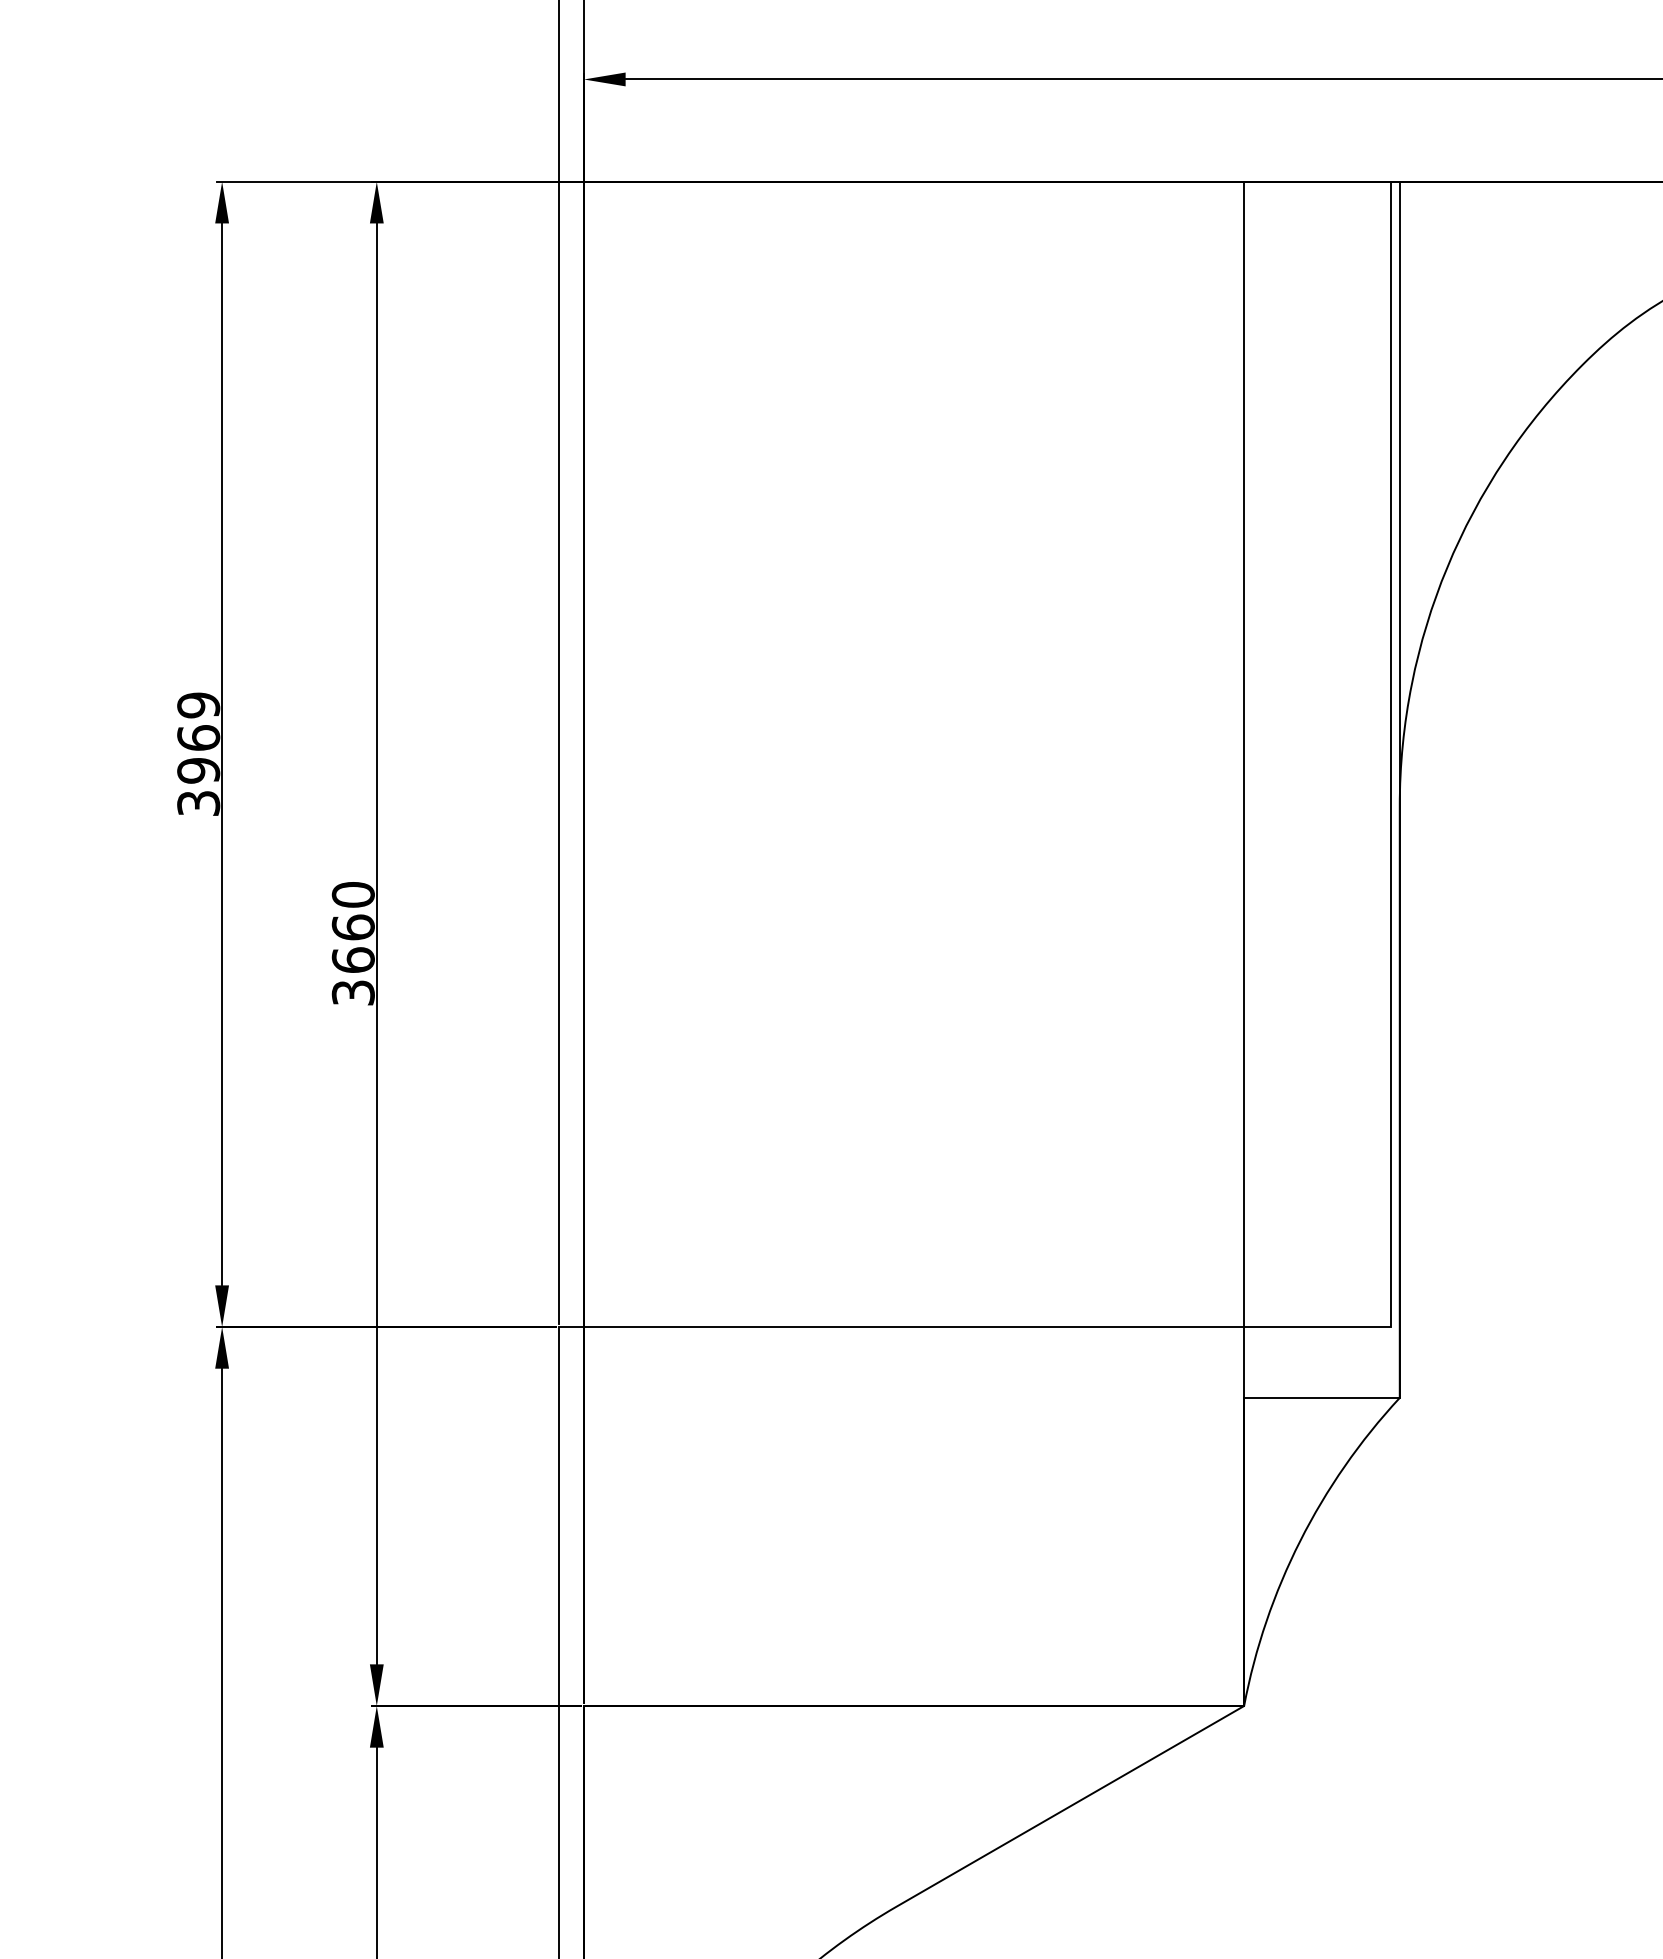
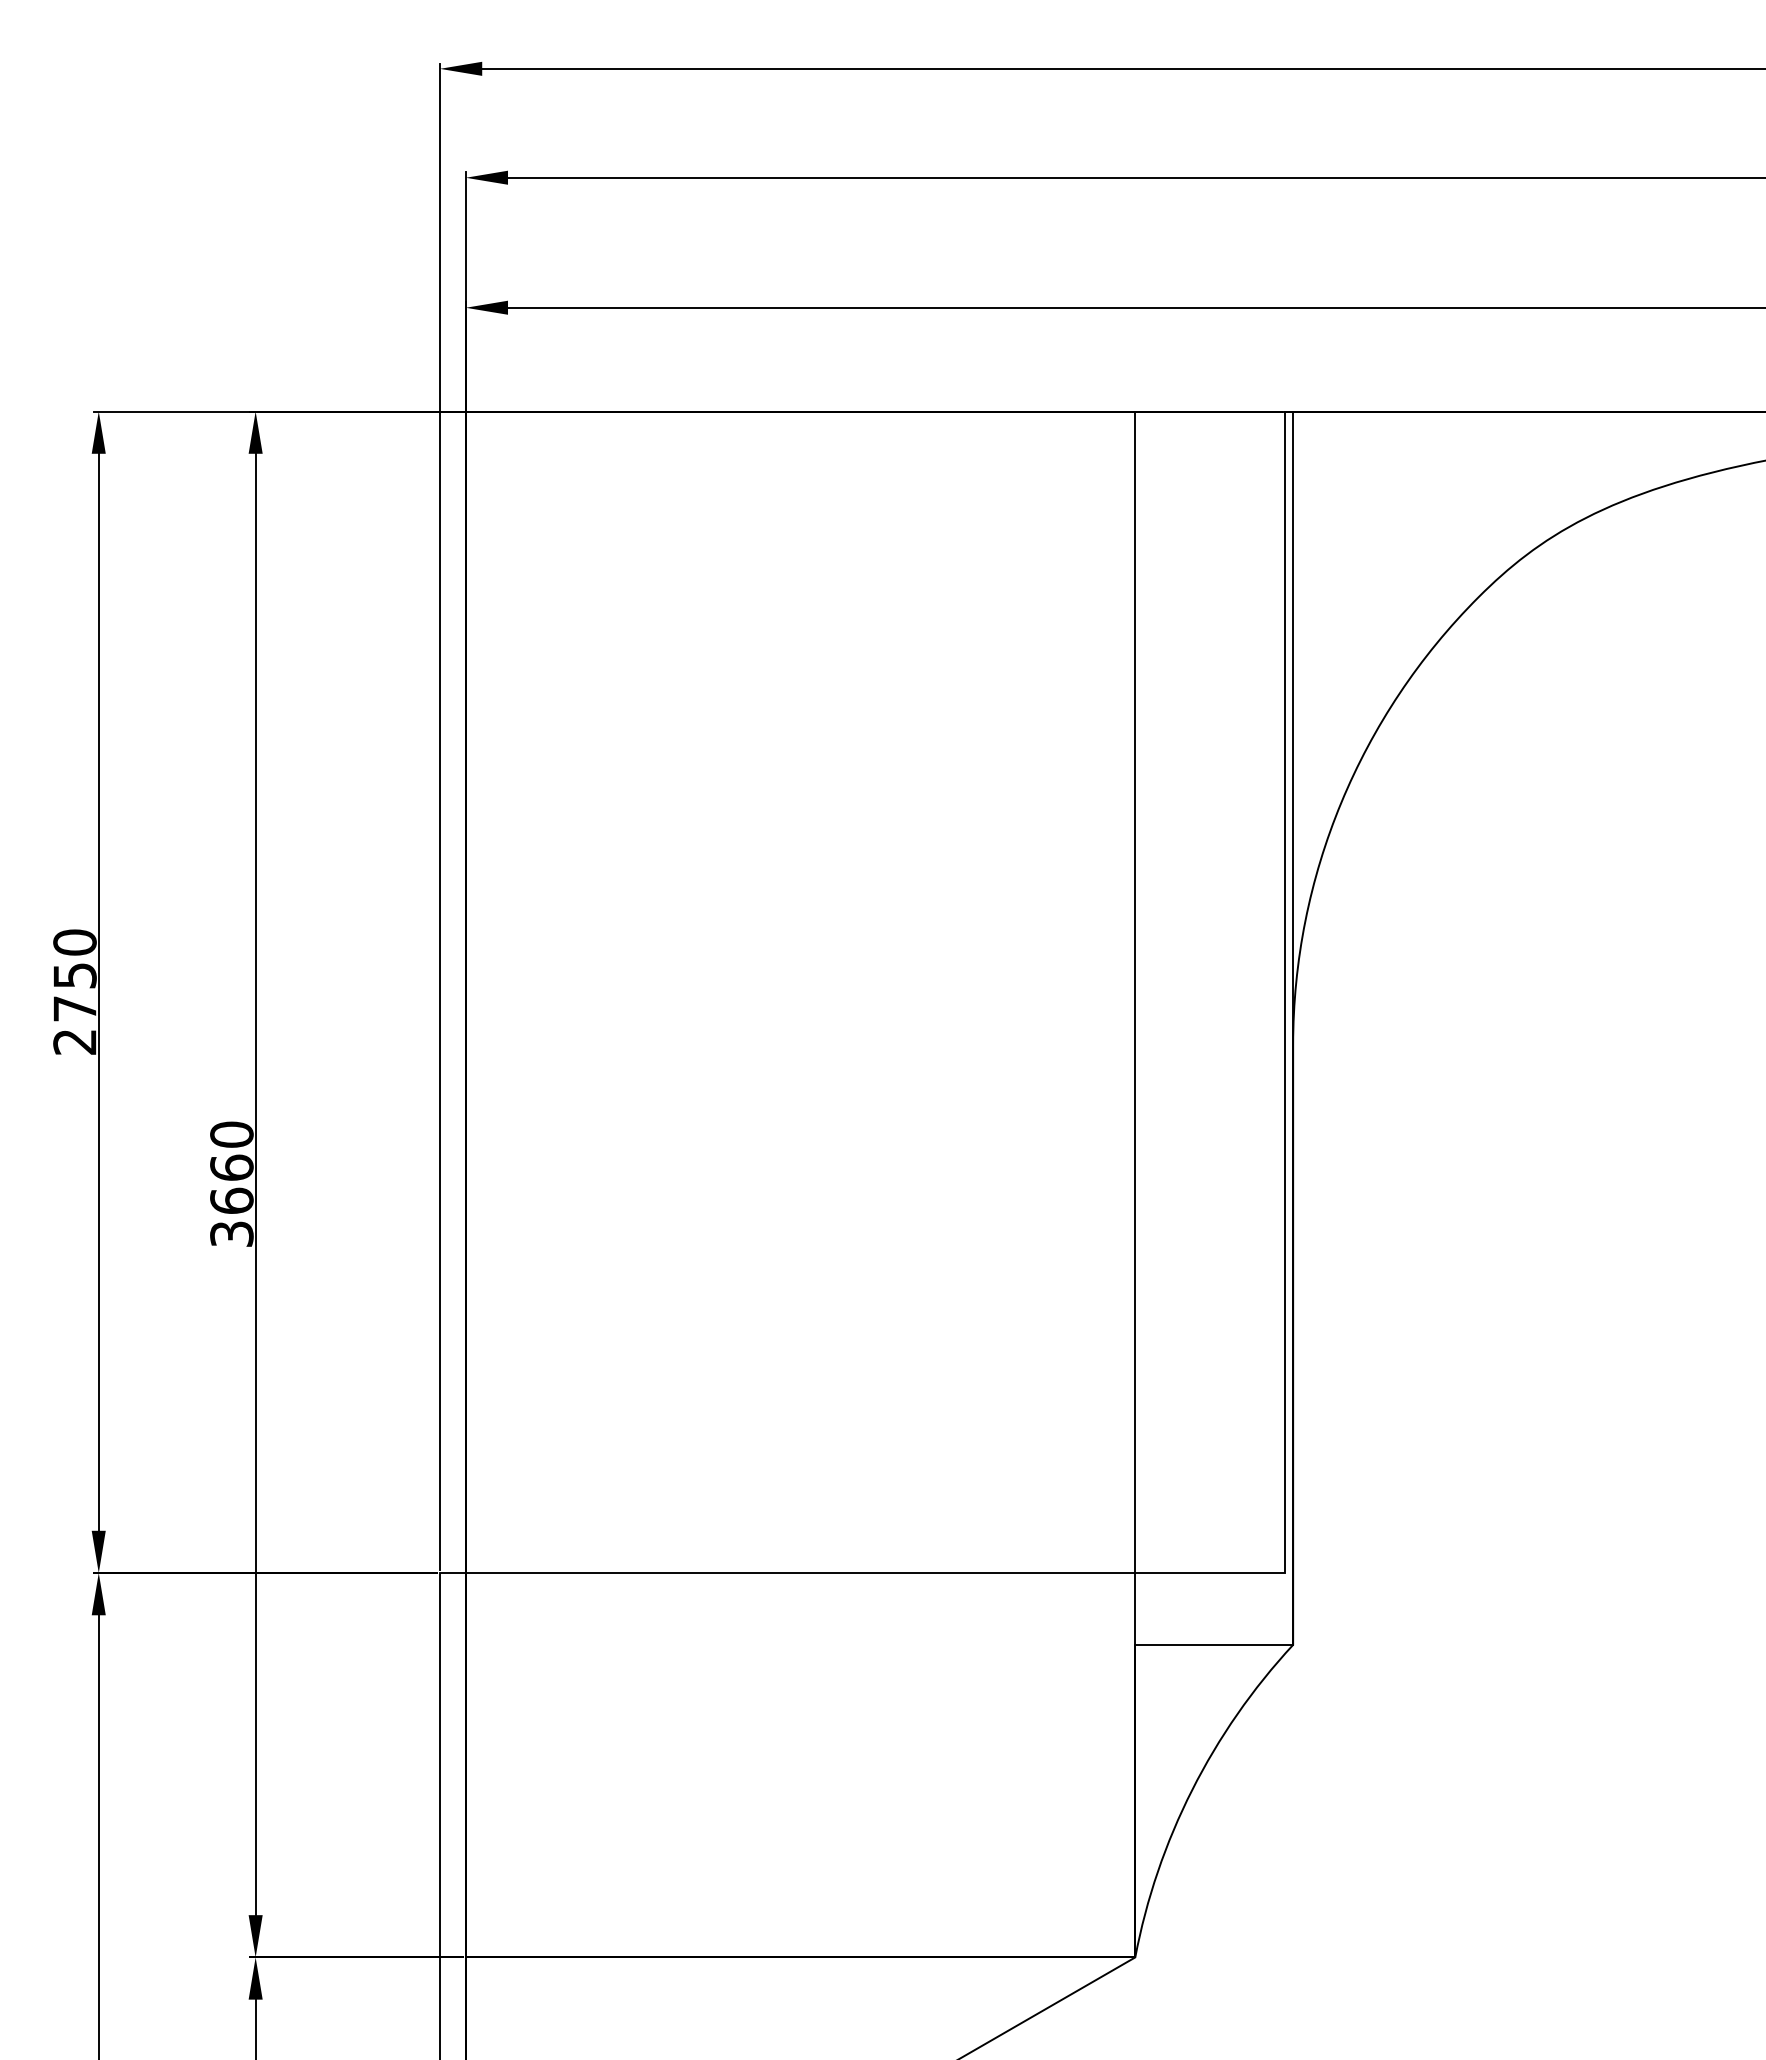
text: (198, 753) -> (74, 991), 3969 -> 2750

